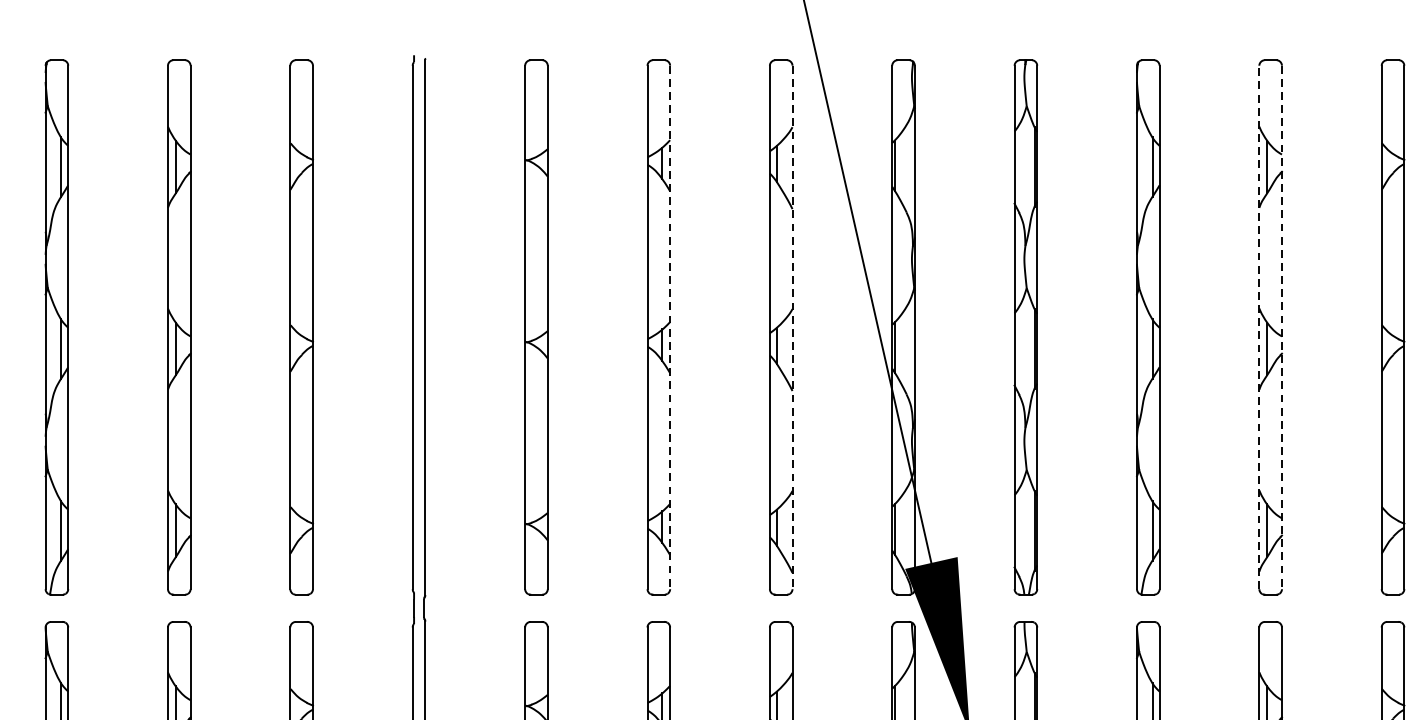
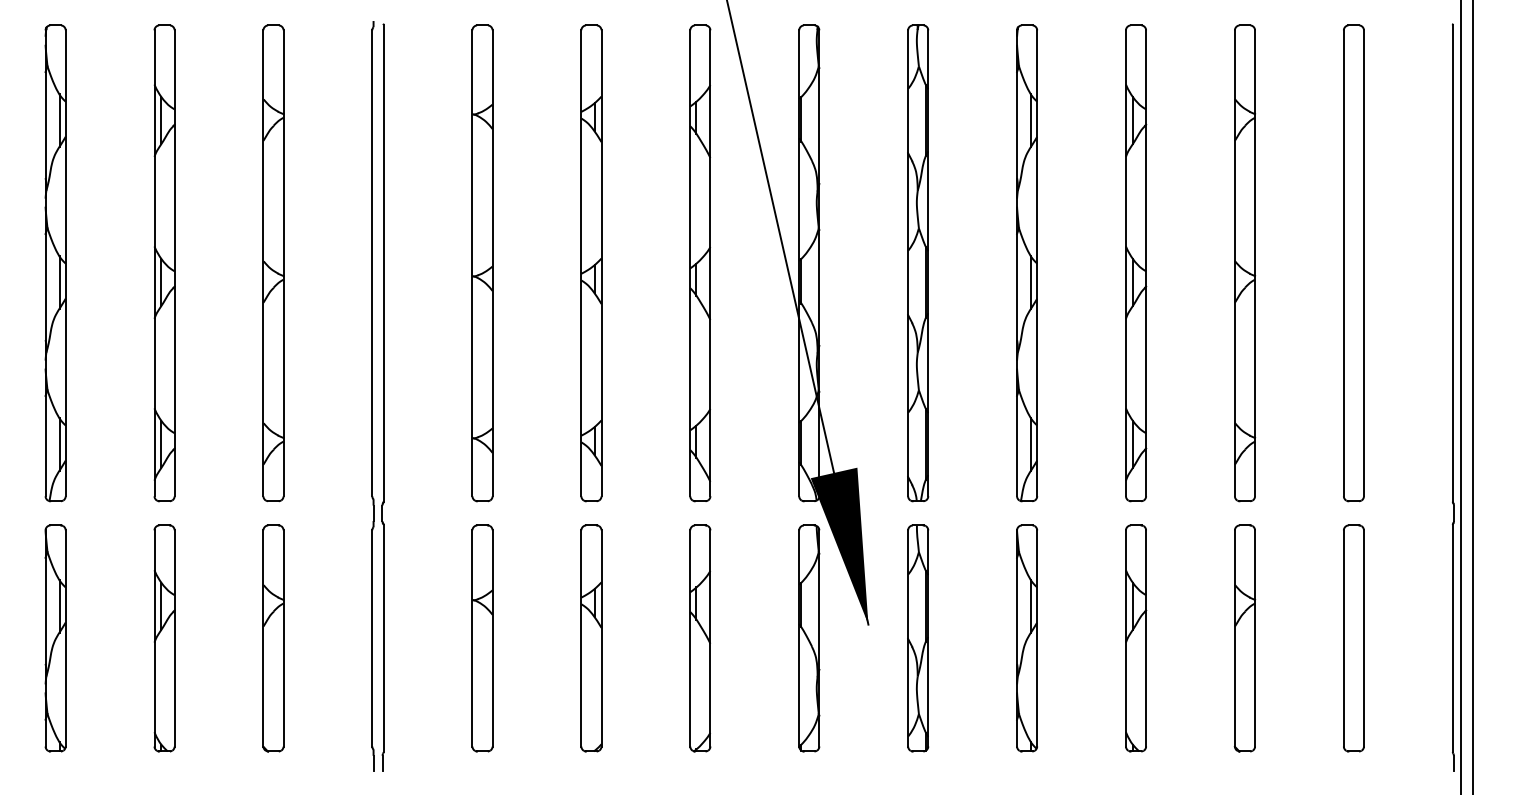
line: (1258, 326) -> (1125, 262), dashed -> solid
line: (670, 327) -> (601, 263), dashed -> solid
line: (792, 327) -> (710, 263), dashed -> solid
line: (1282, 327) -> (1146, 263), dashed -> solid

